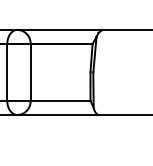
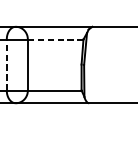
line: (61, 44) -> (55, 39), solid -> dashed
line: (7, 71) -> (6, 64), solid -> dashed

